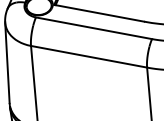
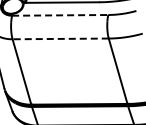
line: (94, 28) -> (60, 15), solid -> dashed
line: (88, 56) -> (60, 38), solid -> dashed

